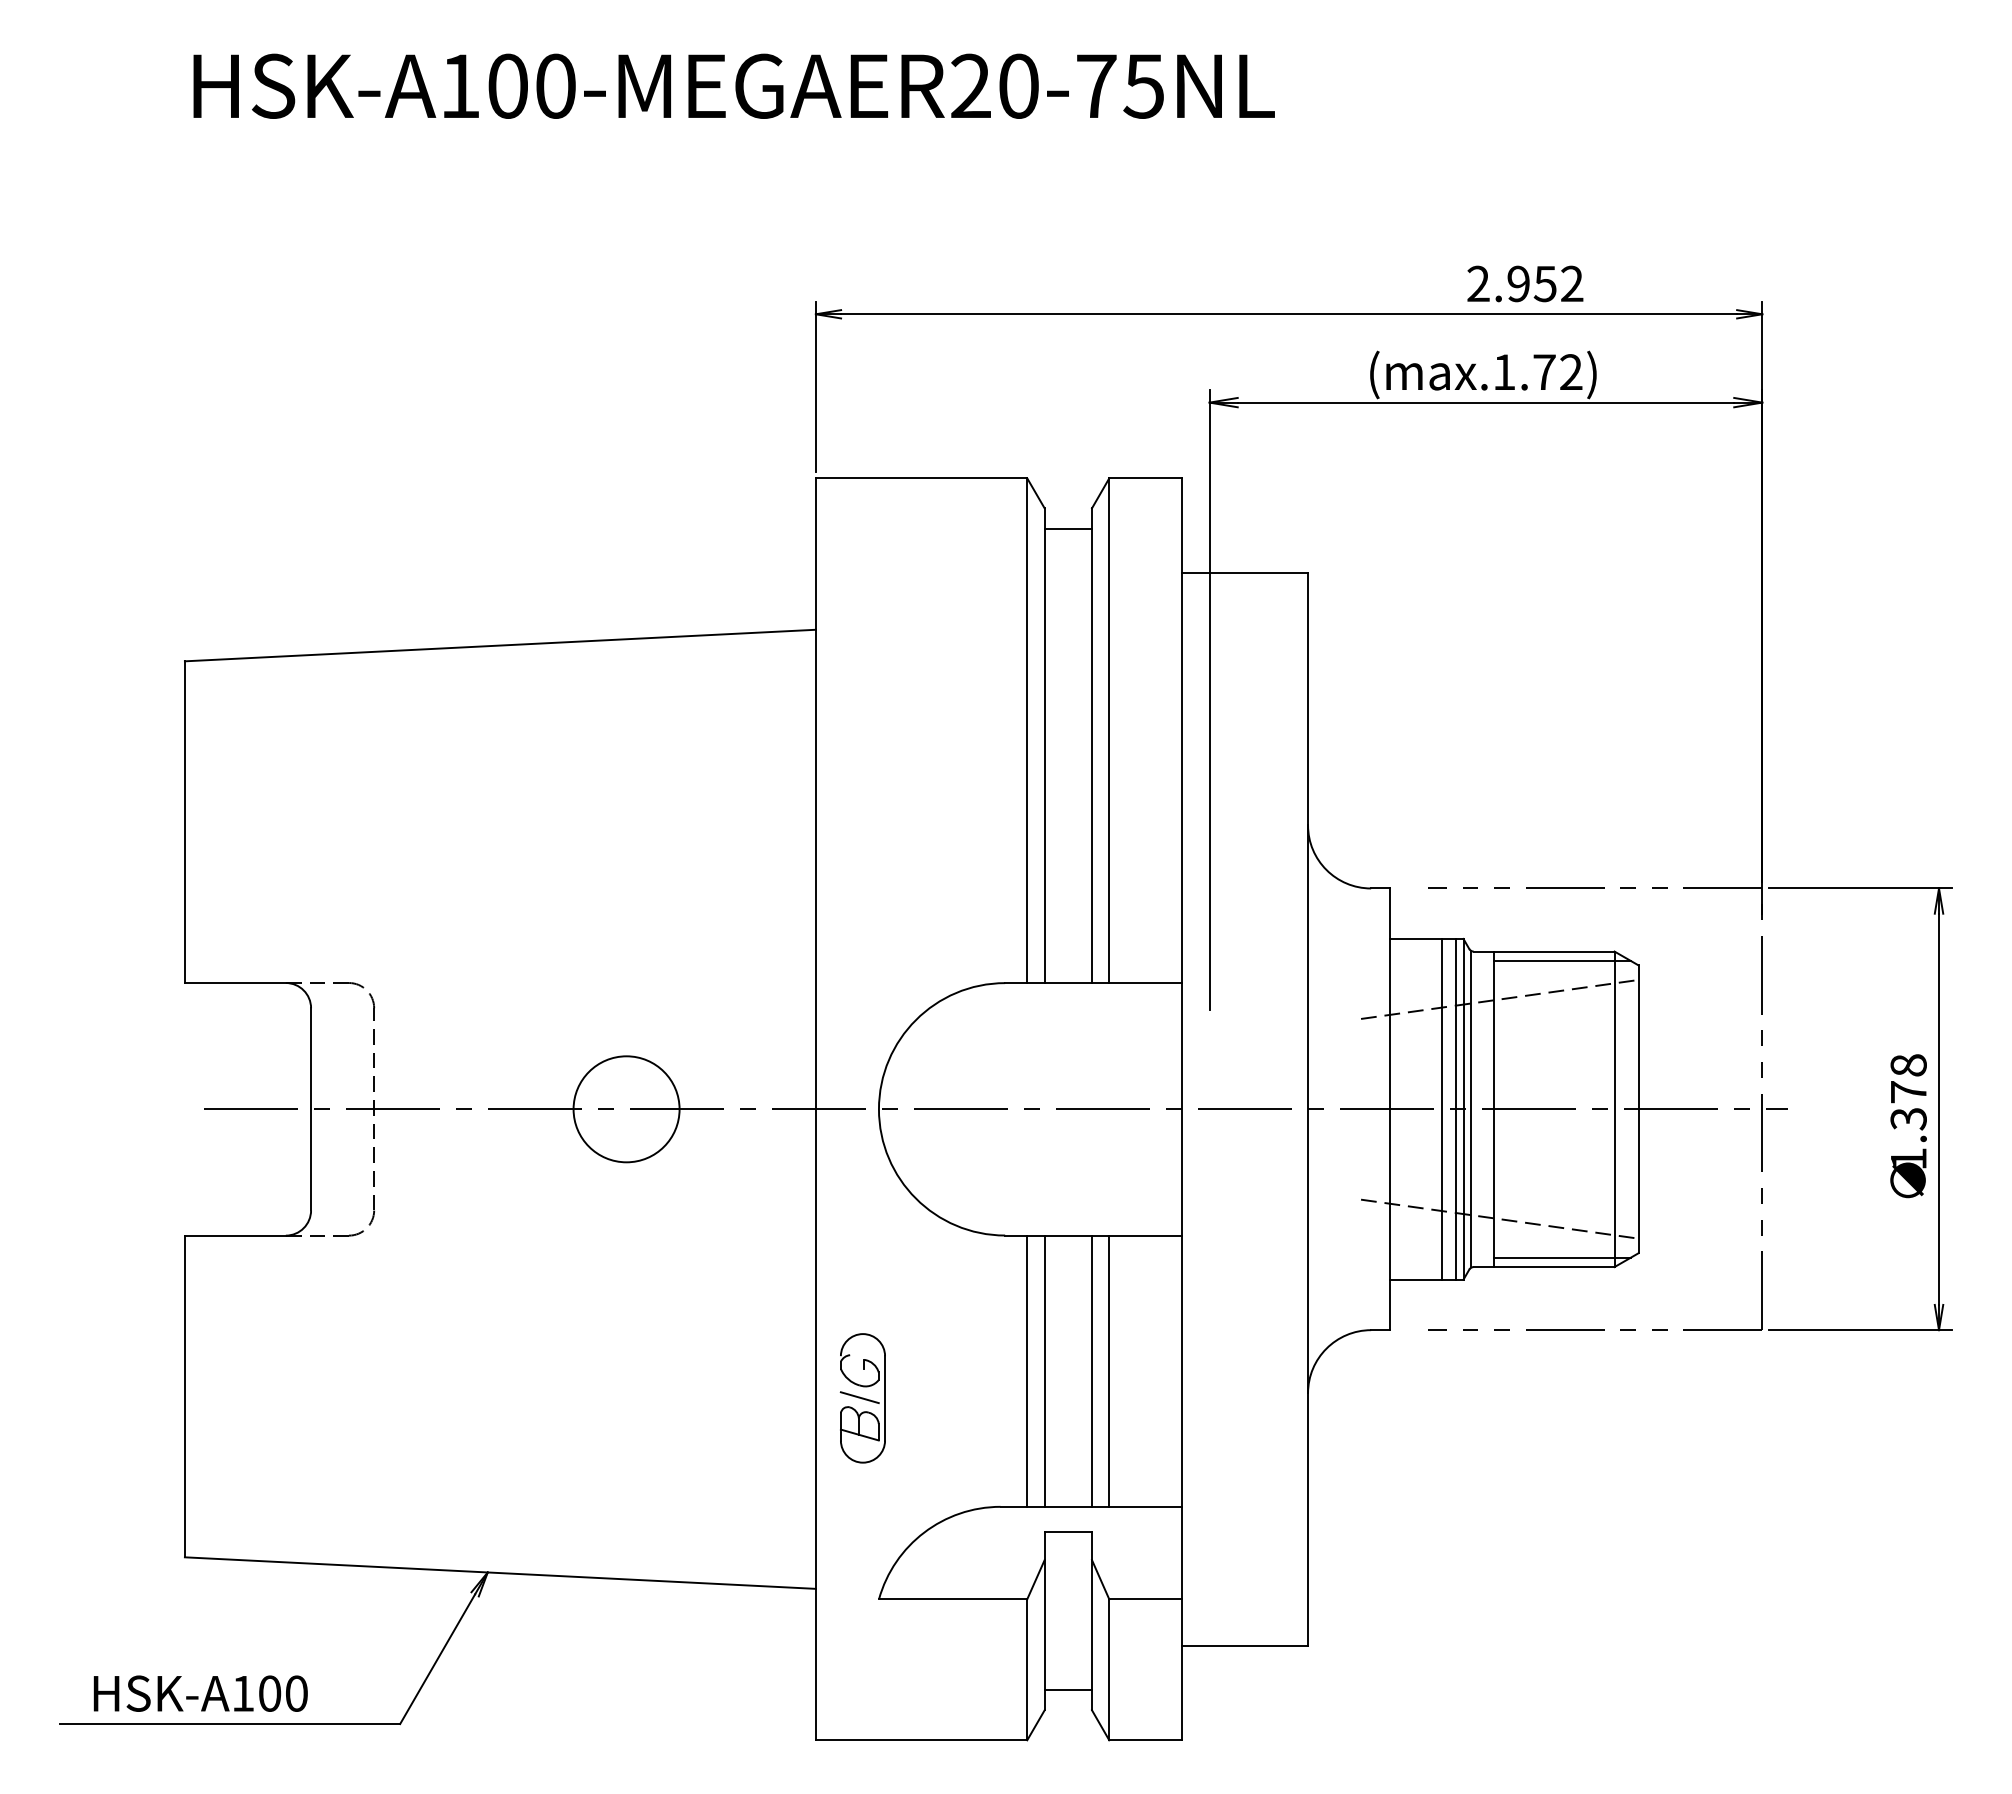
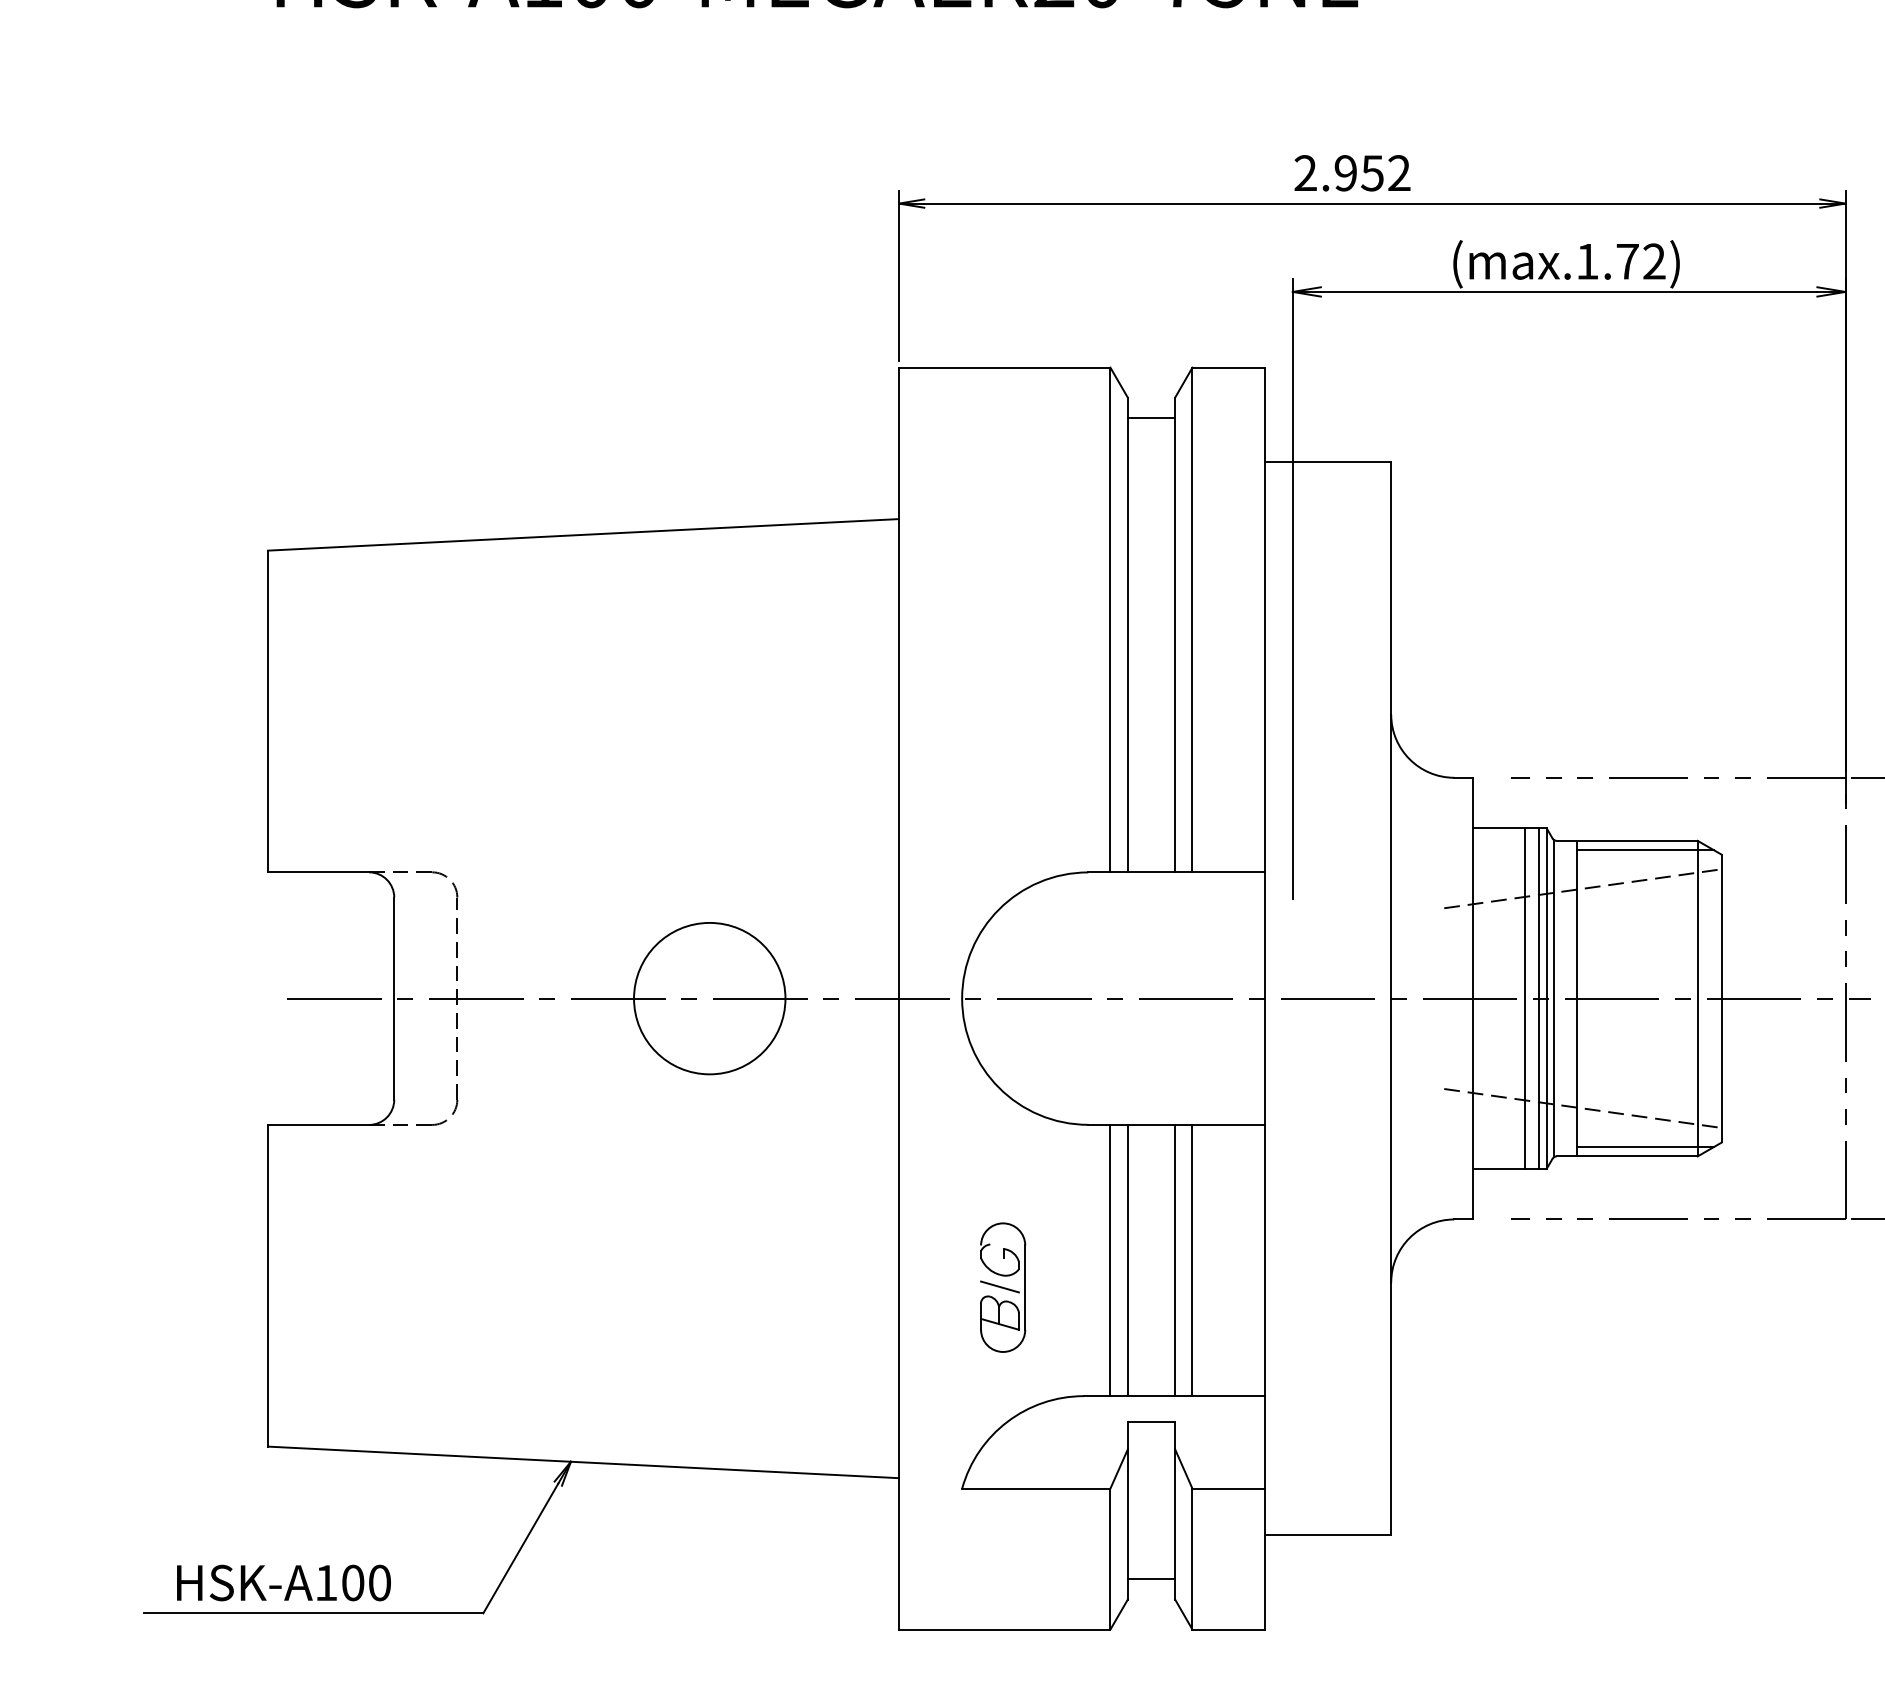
text: (1525, 283) -> (1352, 172), moved
circle: (626, 1109) -> (709, 998), size x1.43
part: (862, 1398) -> (1002, 1287), moved

